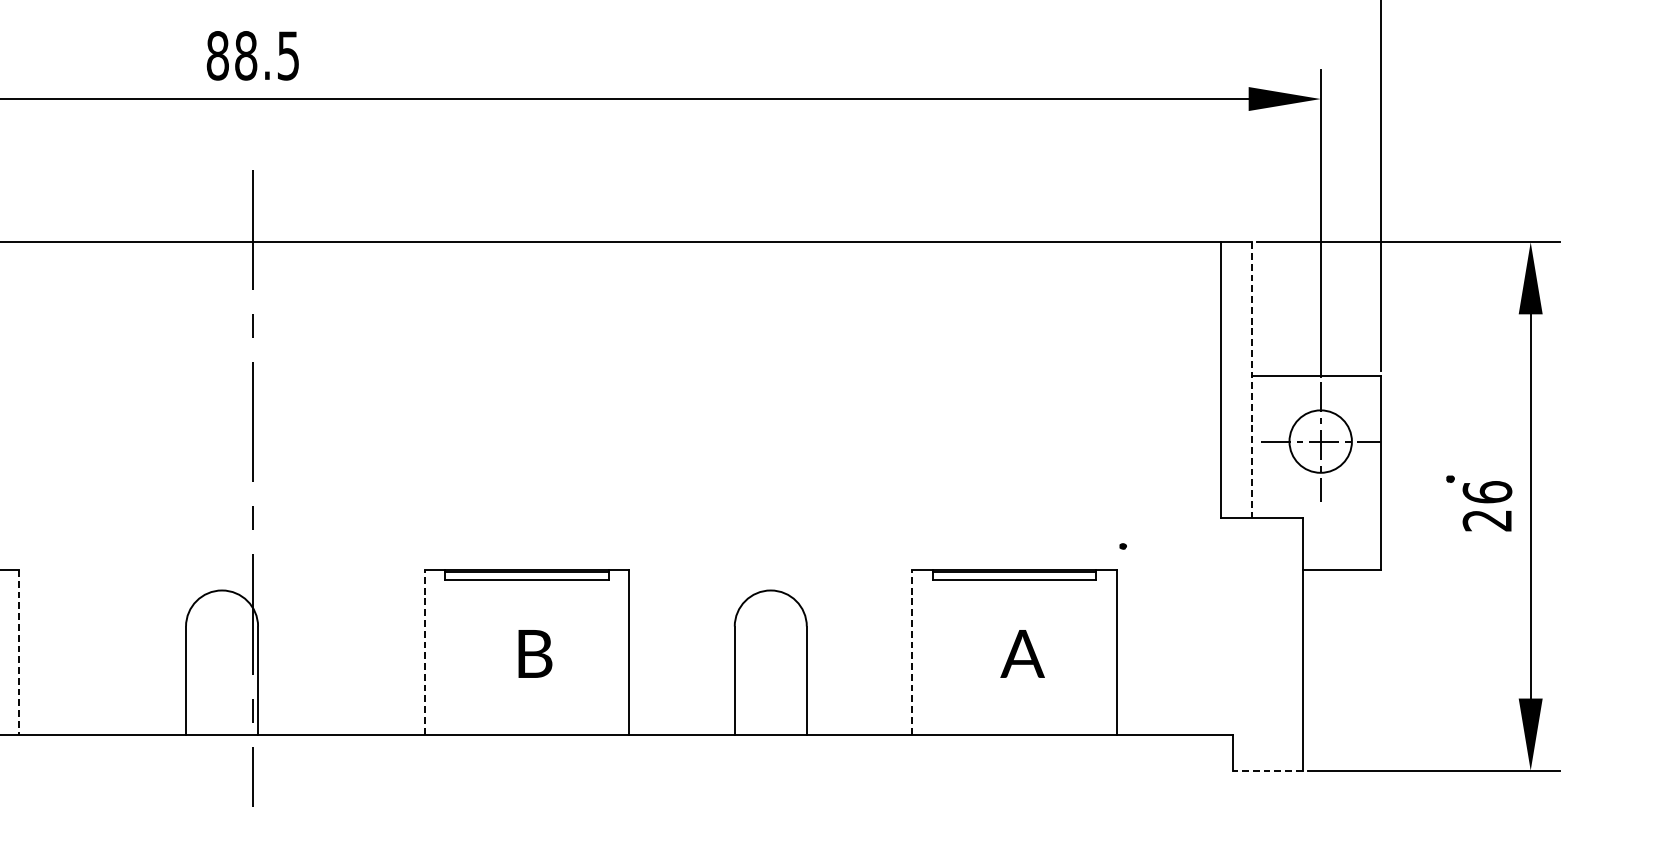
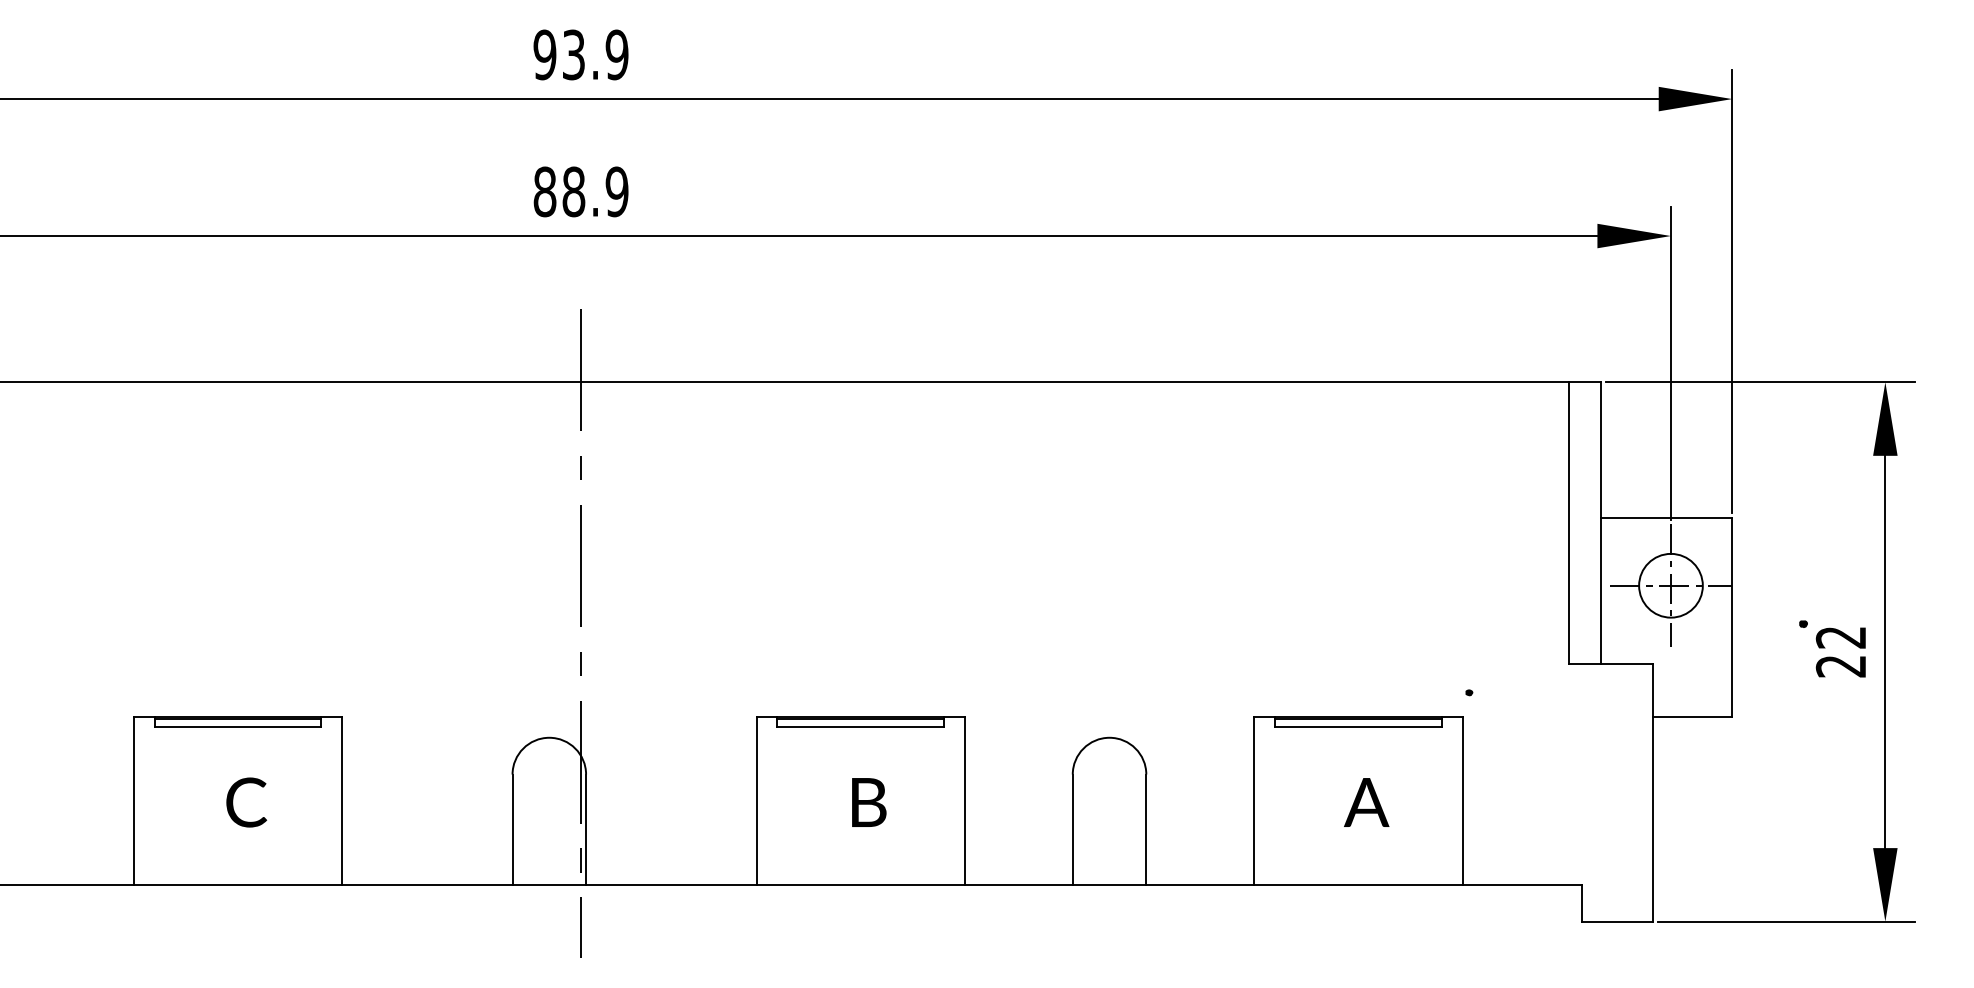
text: (287, 55) -> (616, 191), 88.5 -> 88.9
line: (1252, 380) -> (1601, 523), dashed -> solid
text: (1486, 492) -> (1840, 637), 26 -> 22
line: (19, 651) -> (342, 800), dashed -> solid
line: (424, 651) -> (756, 800), dashed -> solid
line: (912, 651) -> (1254, 800), dashed -> solid
line: (1268, 770) -> (1617, 921), dashed -> solid

